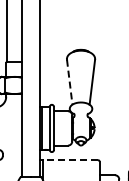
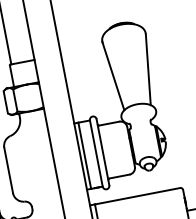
line: (69, 82) -> (113, 76), dashed -> solid
line: (70, 160) -> (137, 196), dashed -> solid

